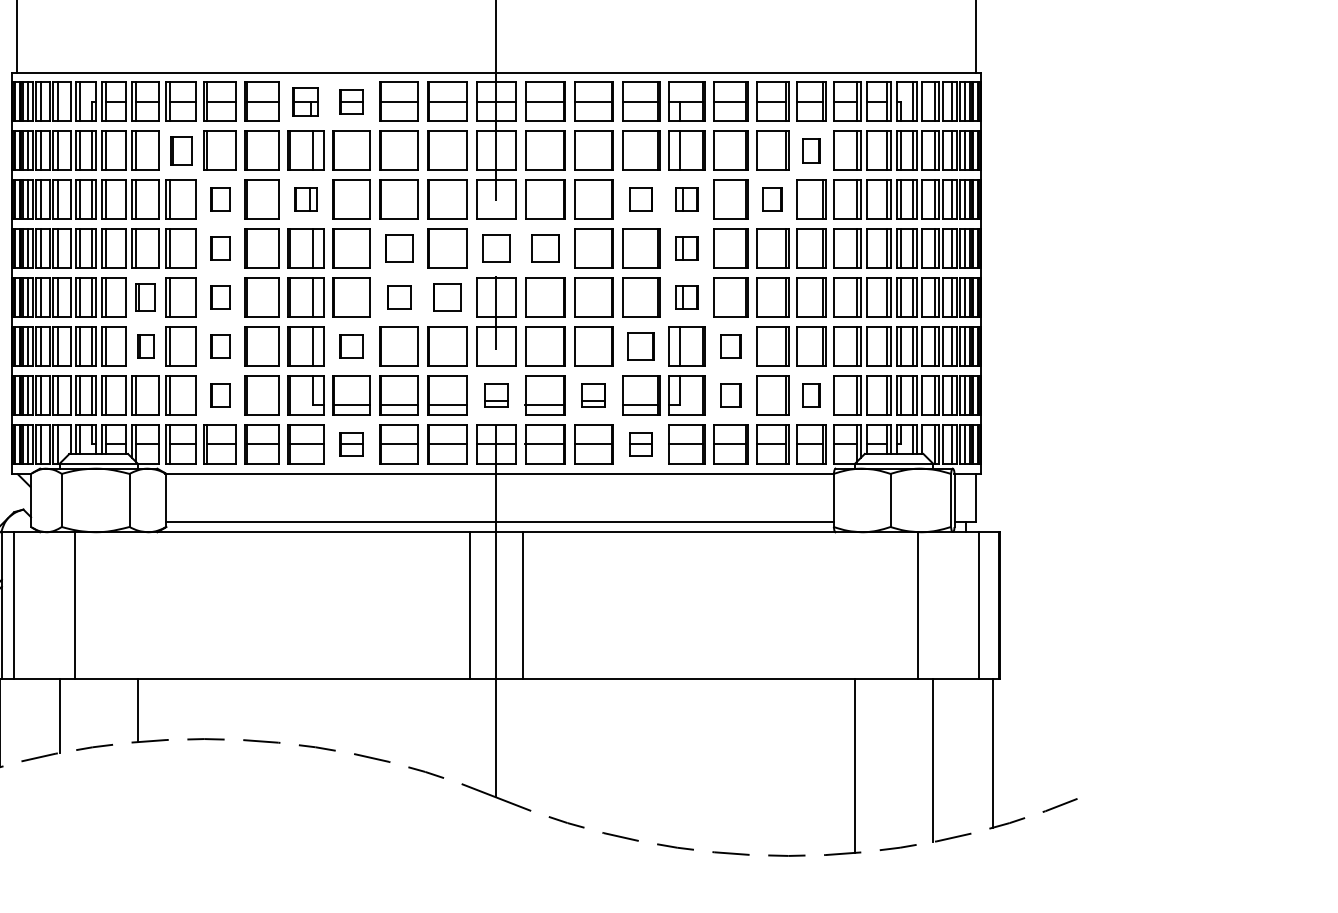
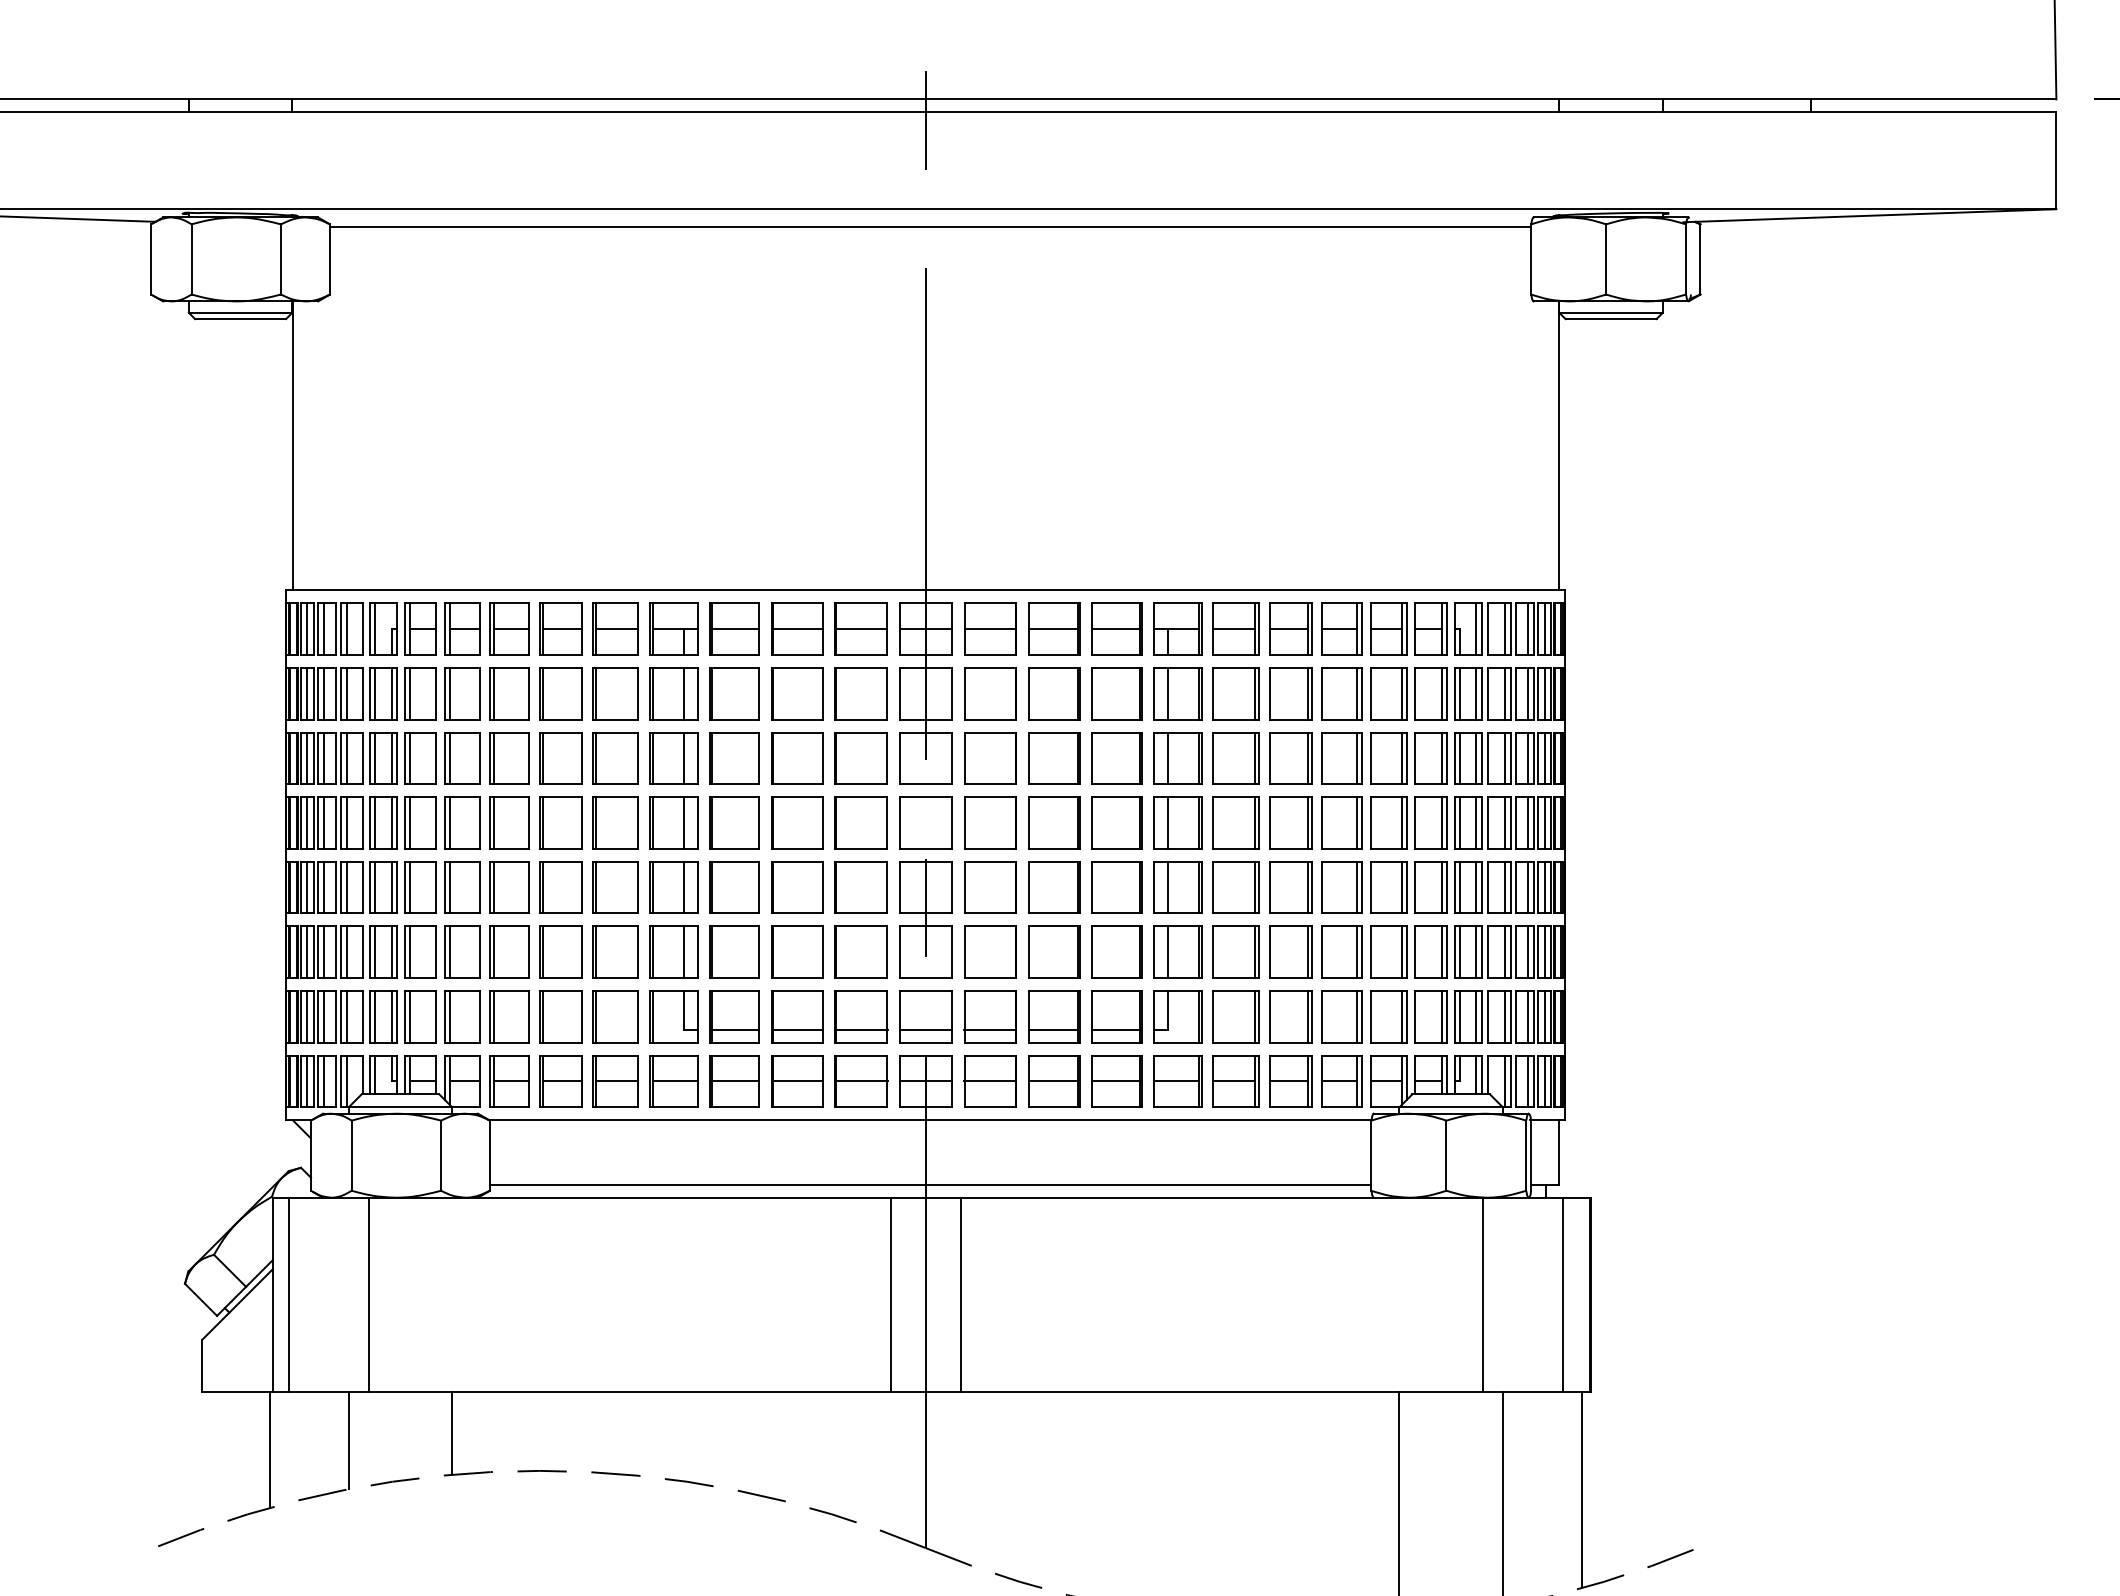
part: (305, 101) -> (673, 628), size x1.43
part: (351, 101) -> (734, 628), size x1.67
part: (181, 150) -> (509, 693), size x1.43
part: (811, 150) -> (1341, 693), size x1.67
part: (219, 199) -> (560, 758), size x1.67
part: (305, 199) -> (673, 758), size x1.67
part: (640, 199) -> (1116, 758), size x1.67
part: (686, 199) -> (1177, 758), size x1.67
part: (772, 199) -> (1290, 758), size x1.67
part: (219, 248) -> (560, 822), size x1.67
part: (399, 248) -> (797, 822), size x1.43
part: (496, 248) -> (925, 822), size x1.43
part: (545, 248) -> (990, 822), size x1.43
part: (686, 248) -> (1177, 822), size x1.67
part: (145, 297) -> (462, 887), size x1.43
part: (219, 297) -> (560, 887), size x1.67
part: (399, 297) -> (797, 887), size x1.67
part: (446, 297) -> (860, 887), size x1.43
part: (686, 297) -> (1177, 887), size x1.67
part: (145, 345) -> (462, 951), size x1.67
part: (219, 345) -> (560, 951), size x1.67
part: (351, 345) -> (734, 951), size x1.67
part: (640, 345) -> (1116, 951), size x1.43
part: (730, 345) -> (1235, 951), size x1.67
part: (219, 395) -> (560, 1016), size x1.67
part: (496, 395) -> (925, 1016), size x1.67
part: (593, 395) -> (1054, 1016), size x1.67
part: (730, 395) -> (1235, 1016), size x1.67
part: (811, 395) -> (1341, 1016), size x1.67
part: (351, 444) -> (734, 1081), size x1.67
part: (640, 444) -> (1116, 1081), size x1.67

